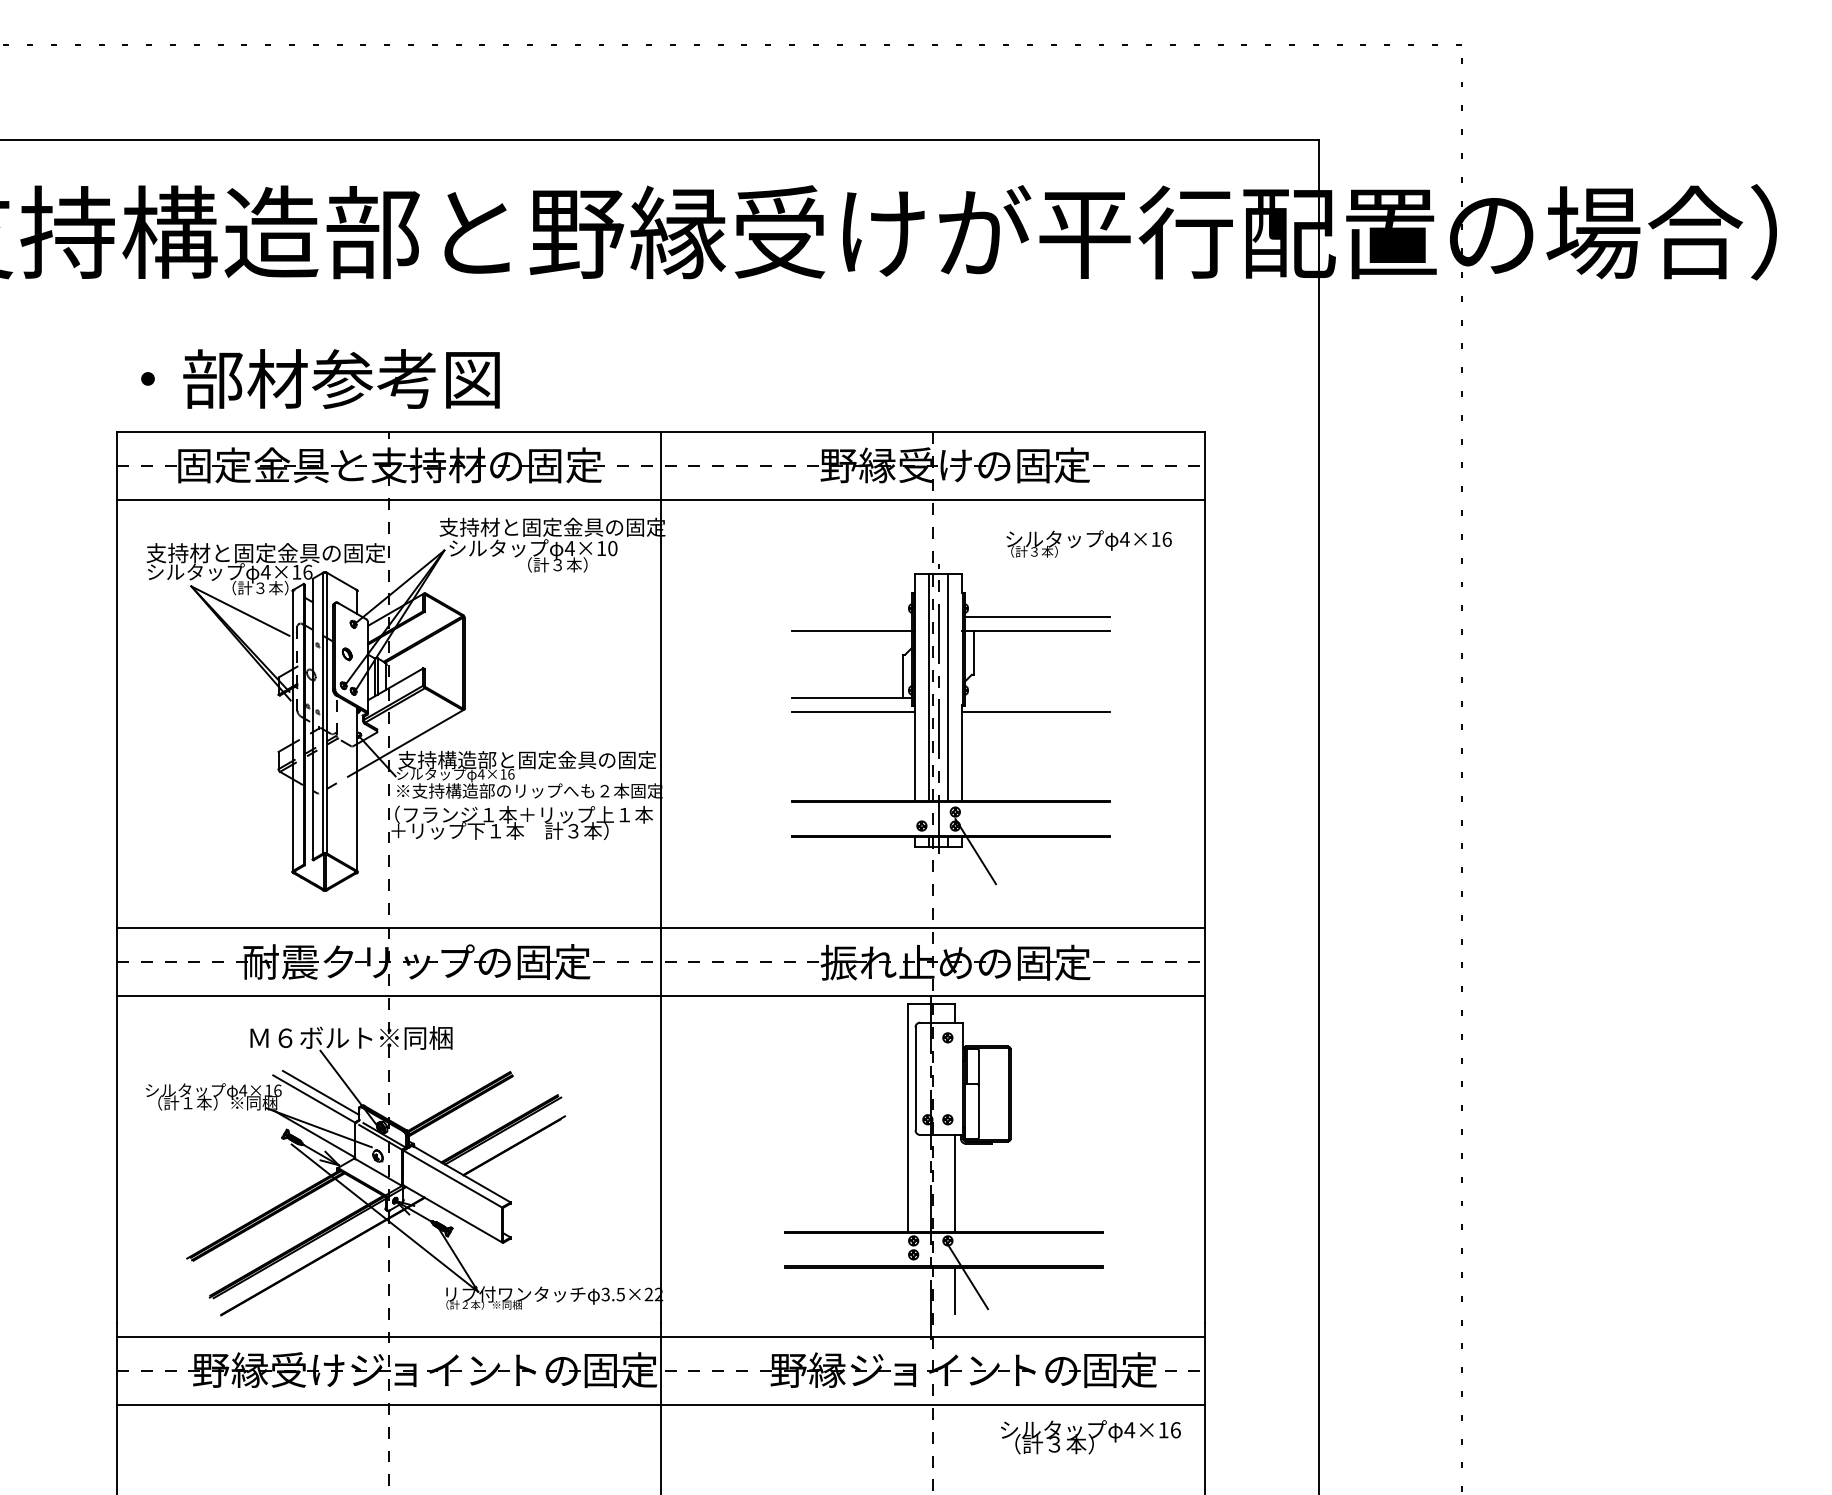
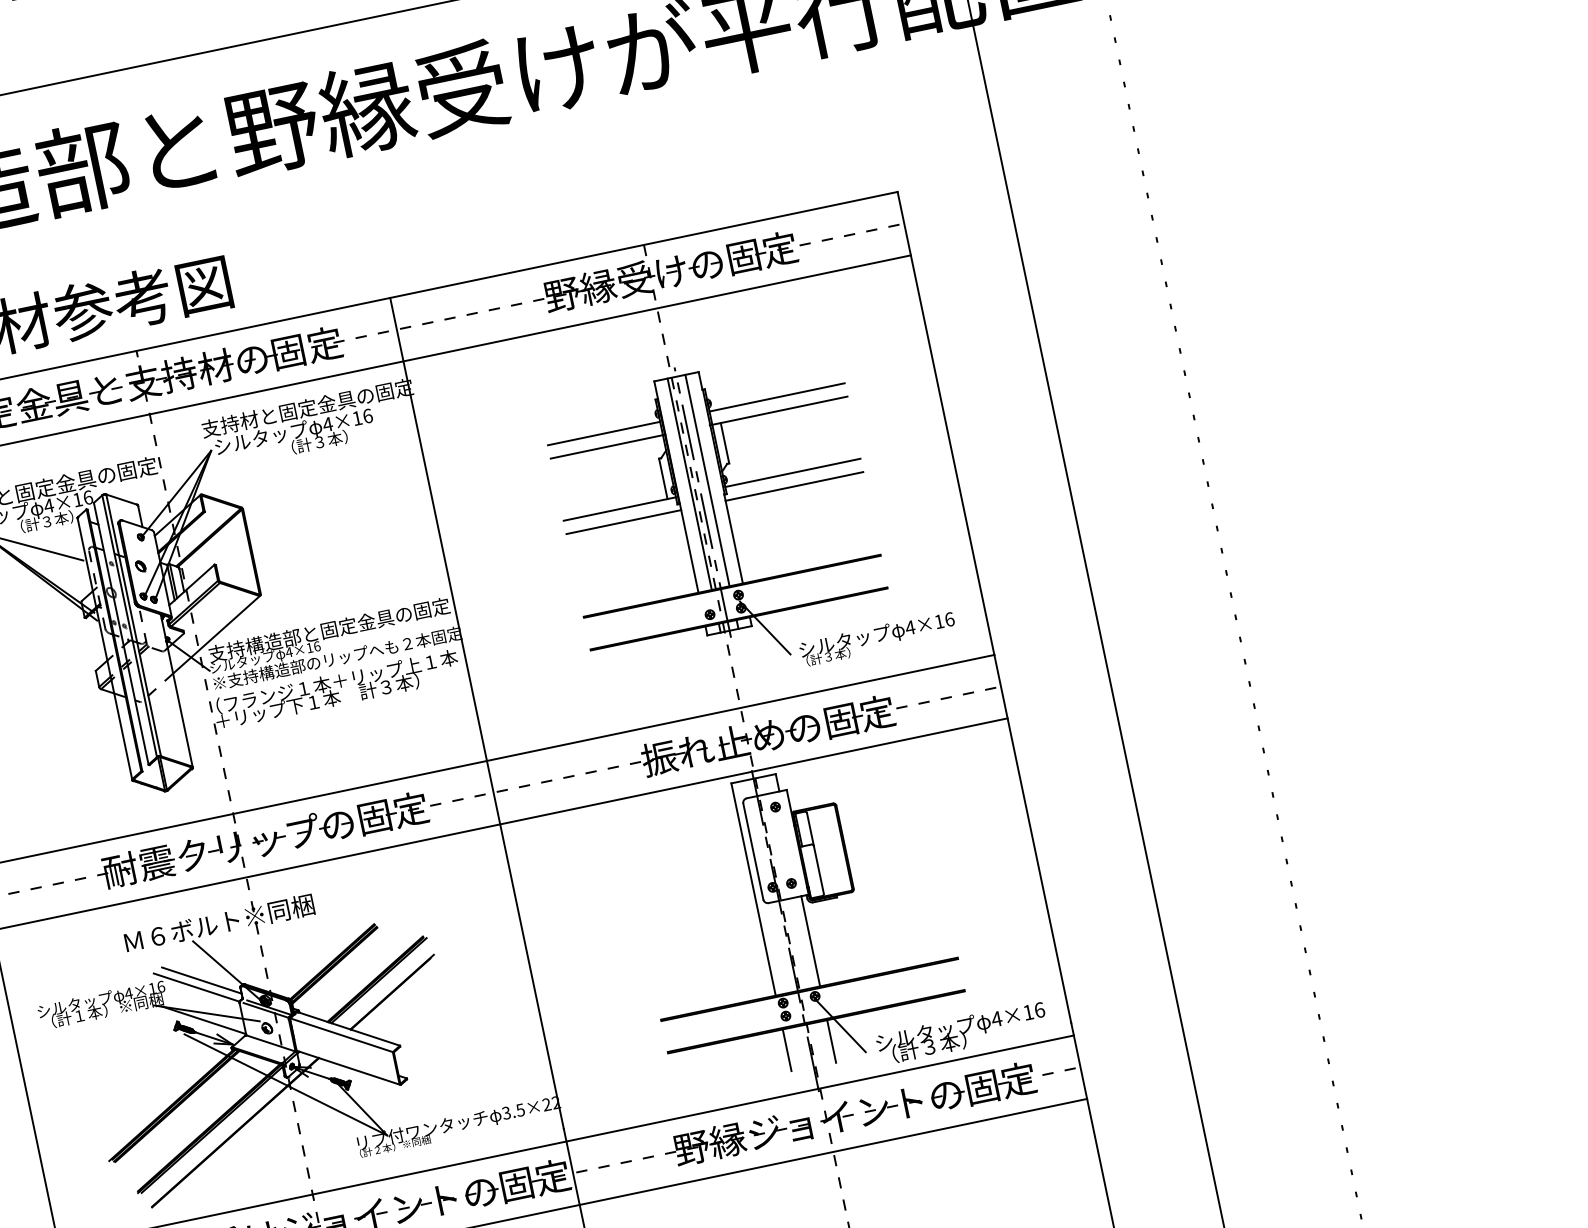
text: (1088, 543) -> (877, 638), moved
text: (612, 547) -> (367, 415), 4×10 -> 4×16
line: (851, 617) -> (603, 433), added
line: (1036, 698) -> (792, 473), added
line: (907, 1289) -> (786, 1049), added
text: (1090, 1437) -> (961, 1033), moved

